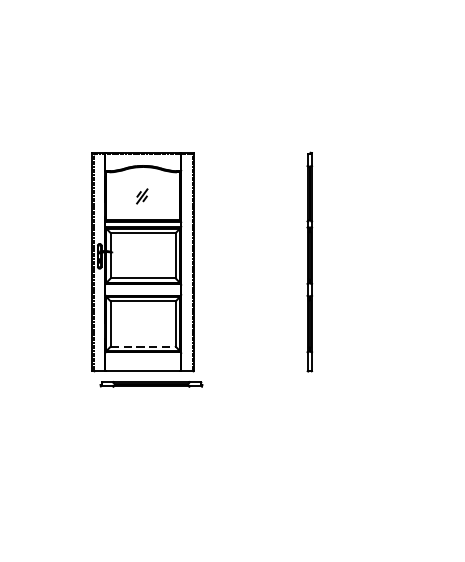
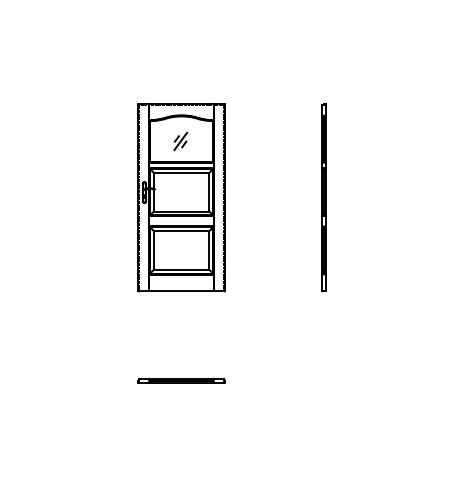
part: (141, 196) -> (180, 141), size x1.43
line: (143, 346) -> (181, 269), dashed -> solid
part: (151, 383) -> (181, 380), moved

